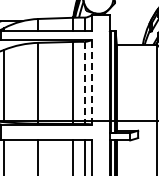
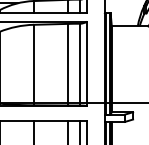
line: (92, 81) -> (87, 63), dashed -> solid
line: (84, 83) -> (79, 65), dashed -> solid

